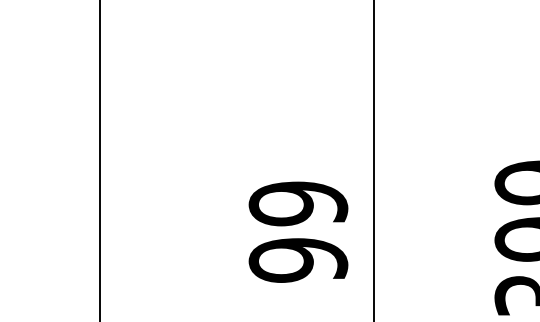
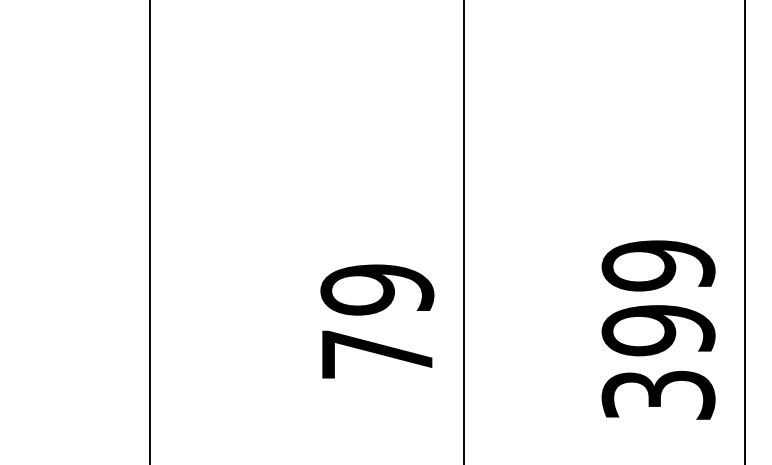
text: (298, 260) -> (377, 354), 99 -> 79

